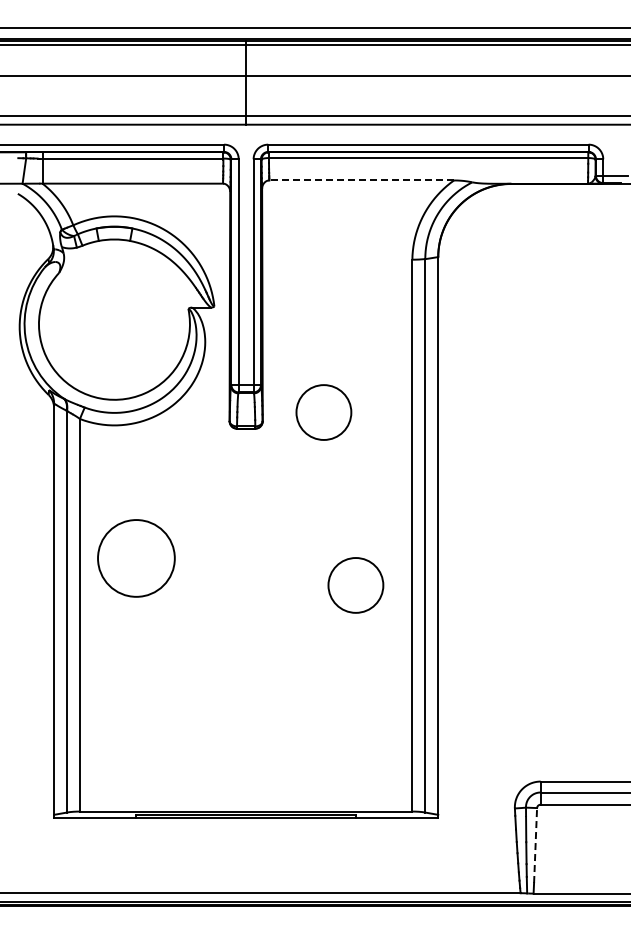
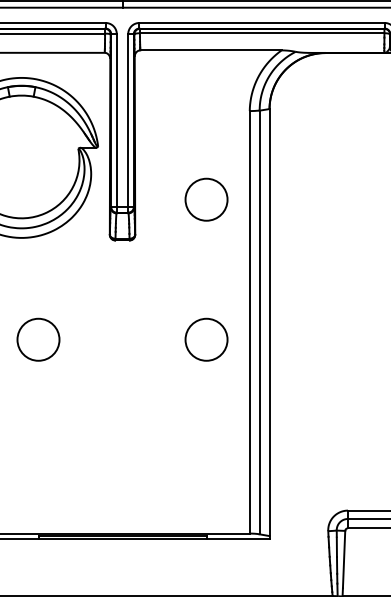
line: (361, 180) -> (210, 50), dashed -> solid
circle: (323, 412) -> (206, 199), moved
circle: (135, 558) -> (37, 339), size x0.71
circle: (355, 585) -> (206, 339), moved
line: (535, 845) -> (344, 559), dashed -> solid

